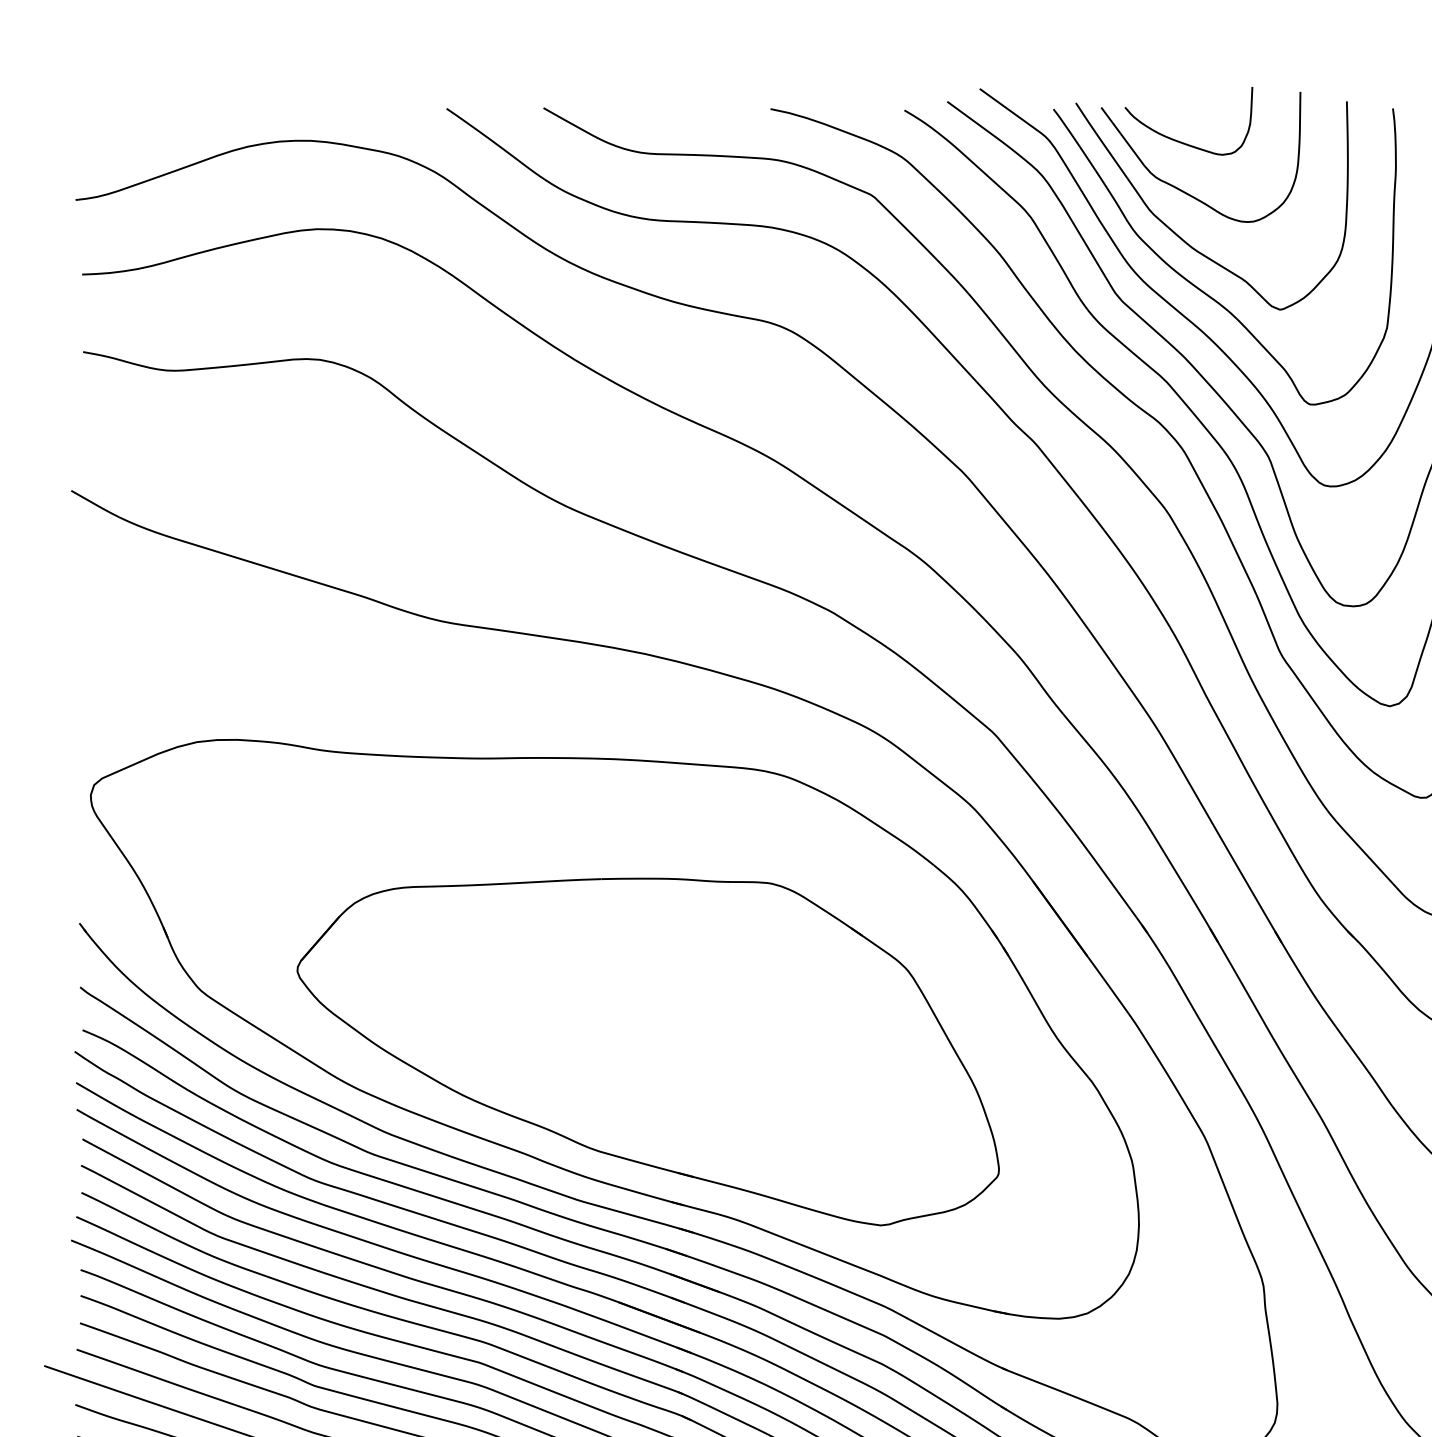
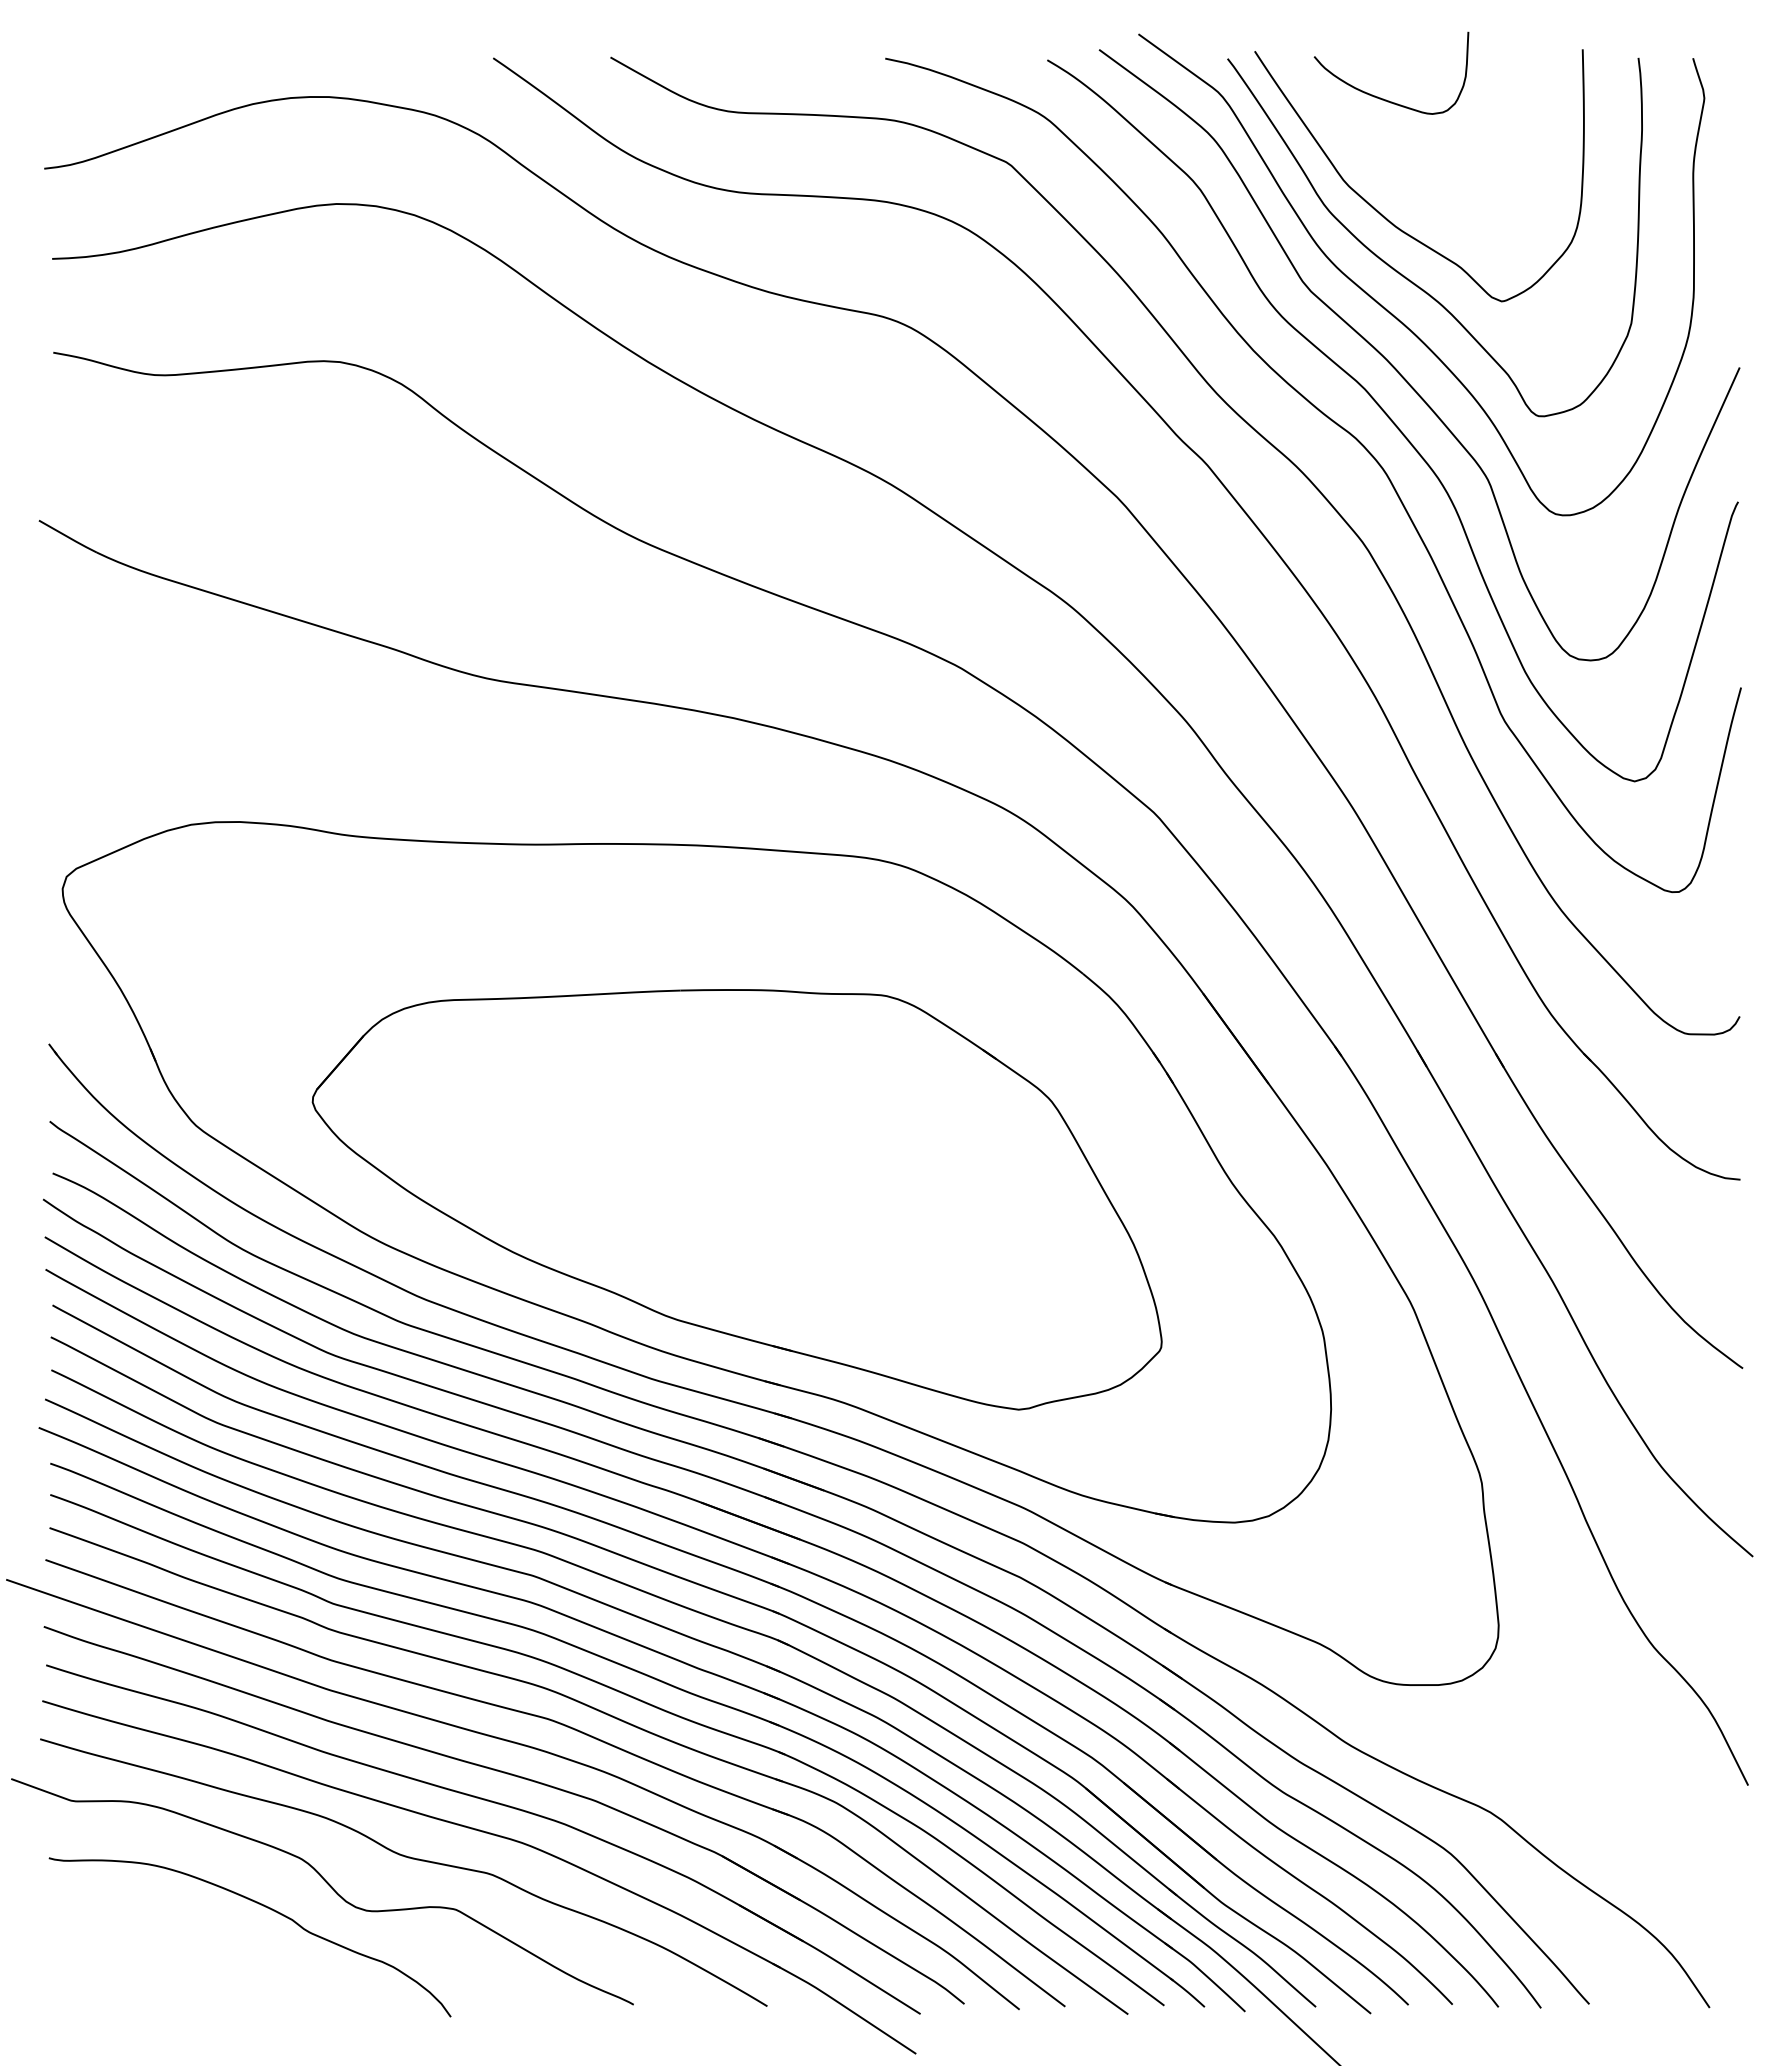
curve: (1182, 189) -> (1383, 156), removed

